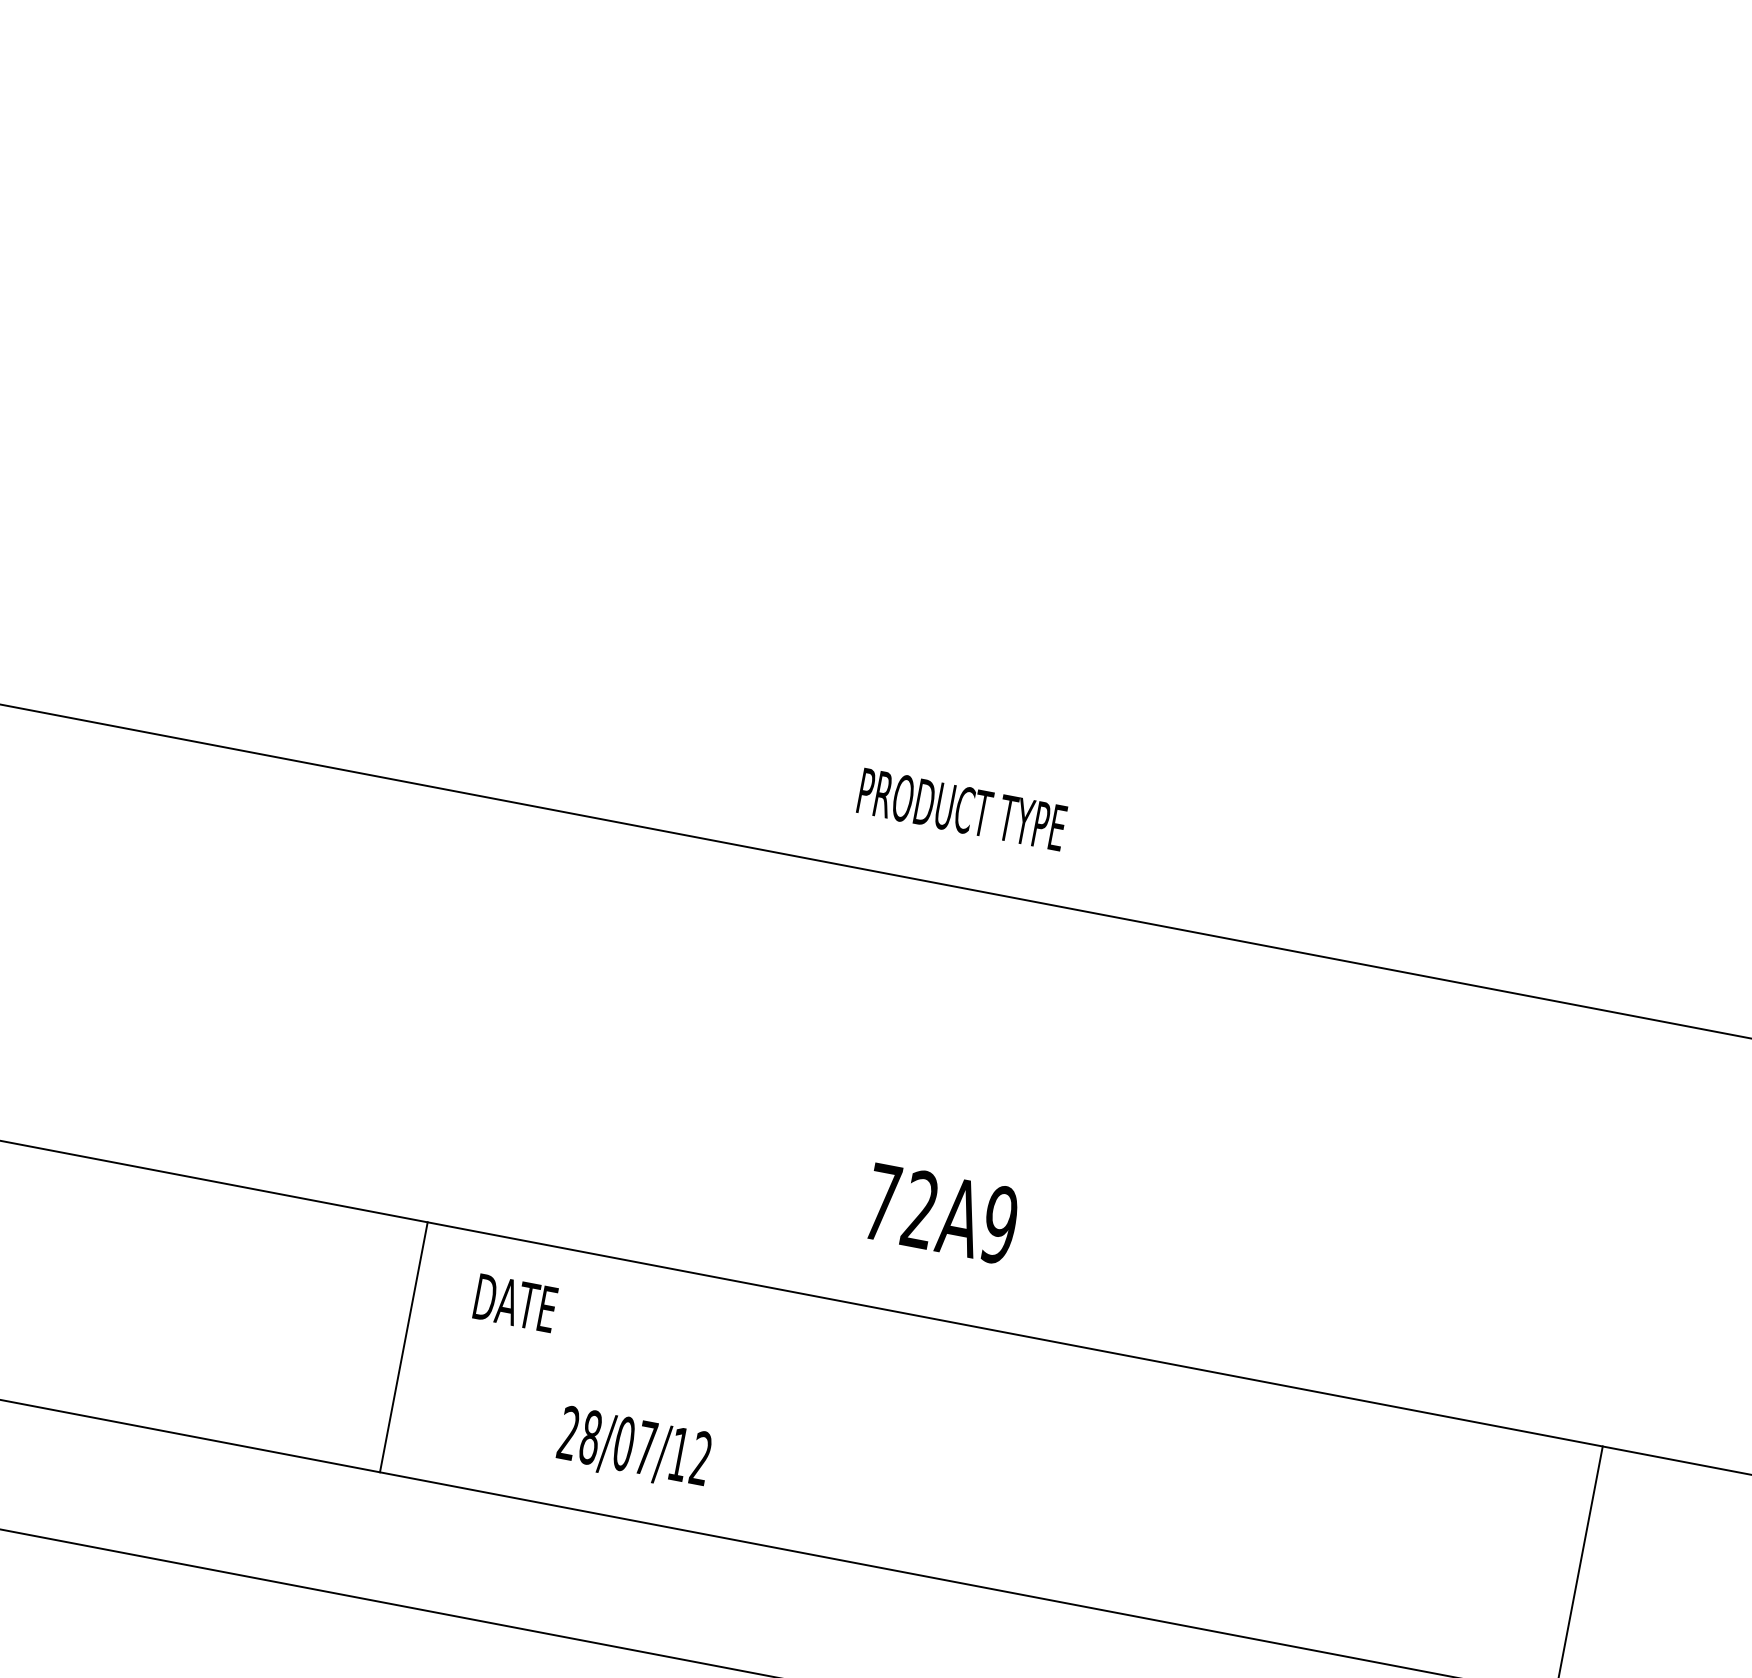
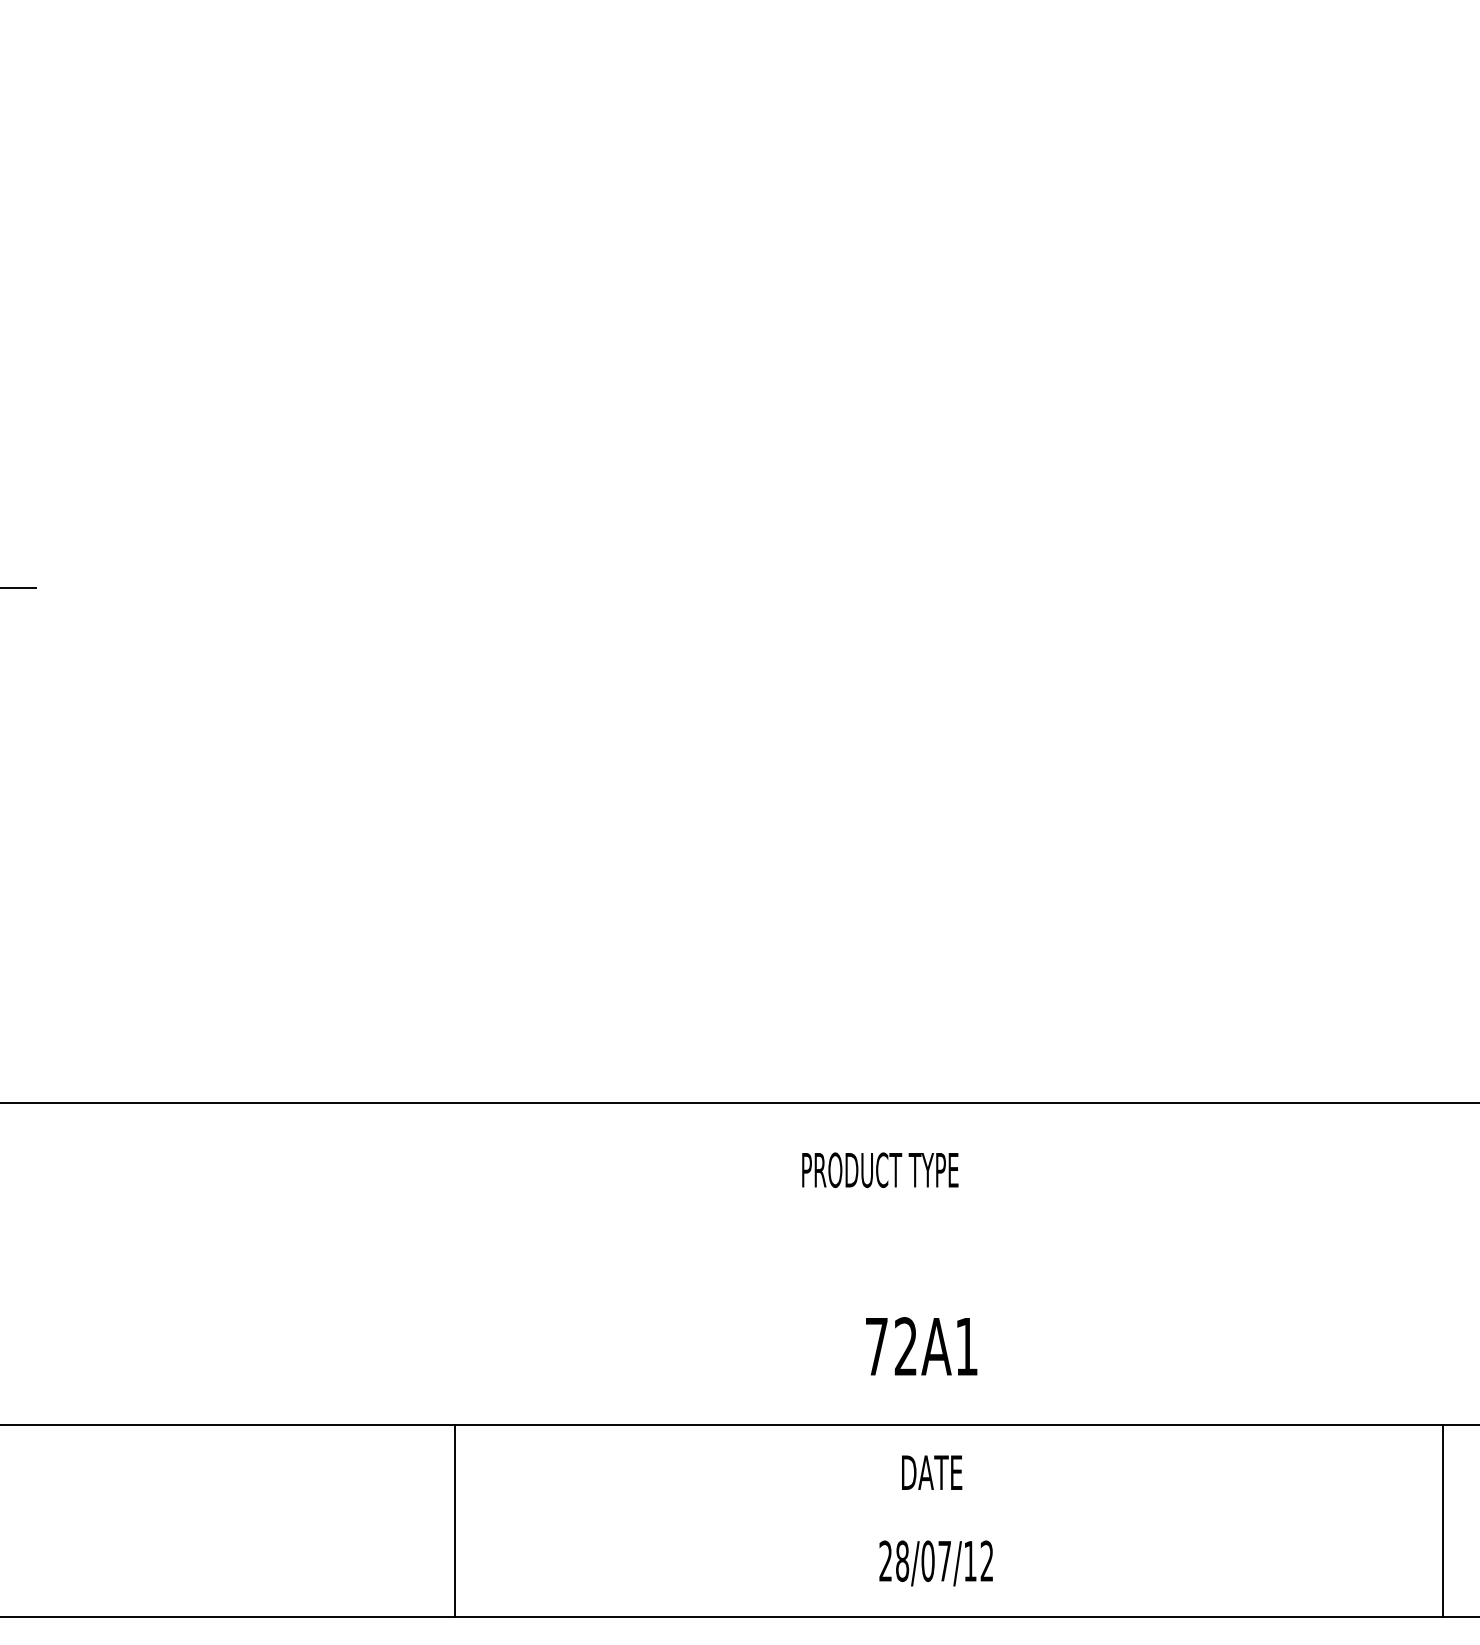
text: (962, 808) -> (880, 1169), moved
text: (999, 1224) -> (966, 1346), 72A9 -> 72A1
text: (516, 1303) -> (932, 1472), moved
line: (403, 1346) -> (454, 1520), moved
text: (633, 1448) -> (935, 1563), moved

